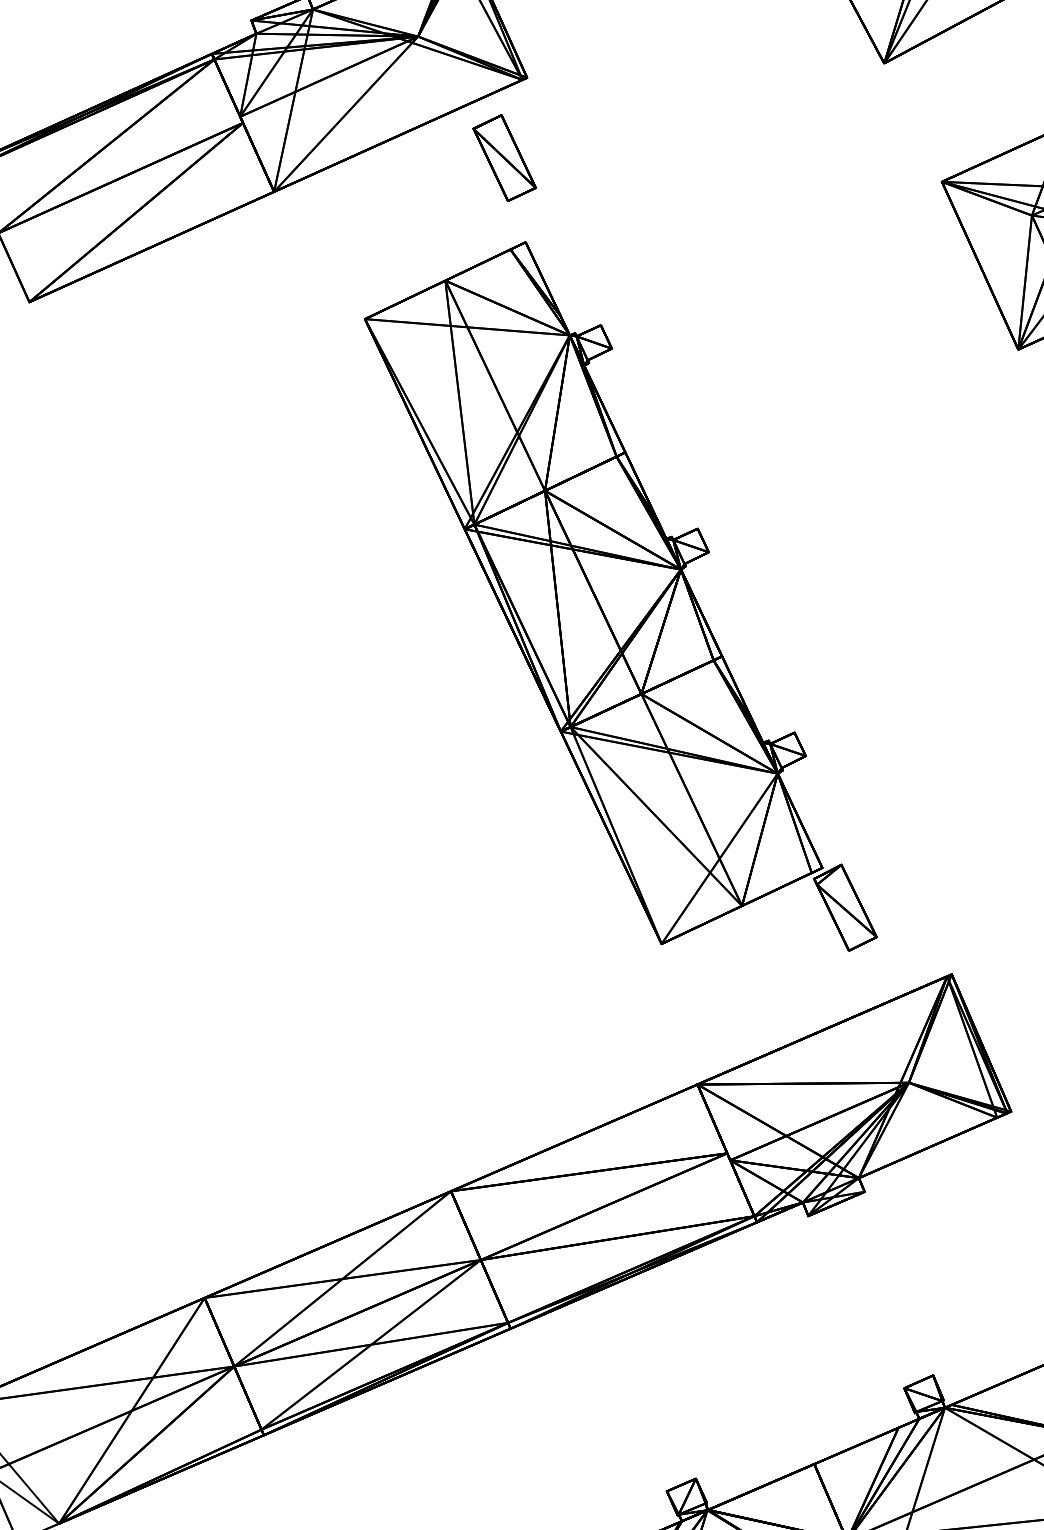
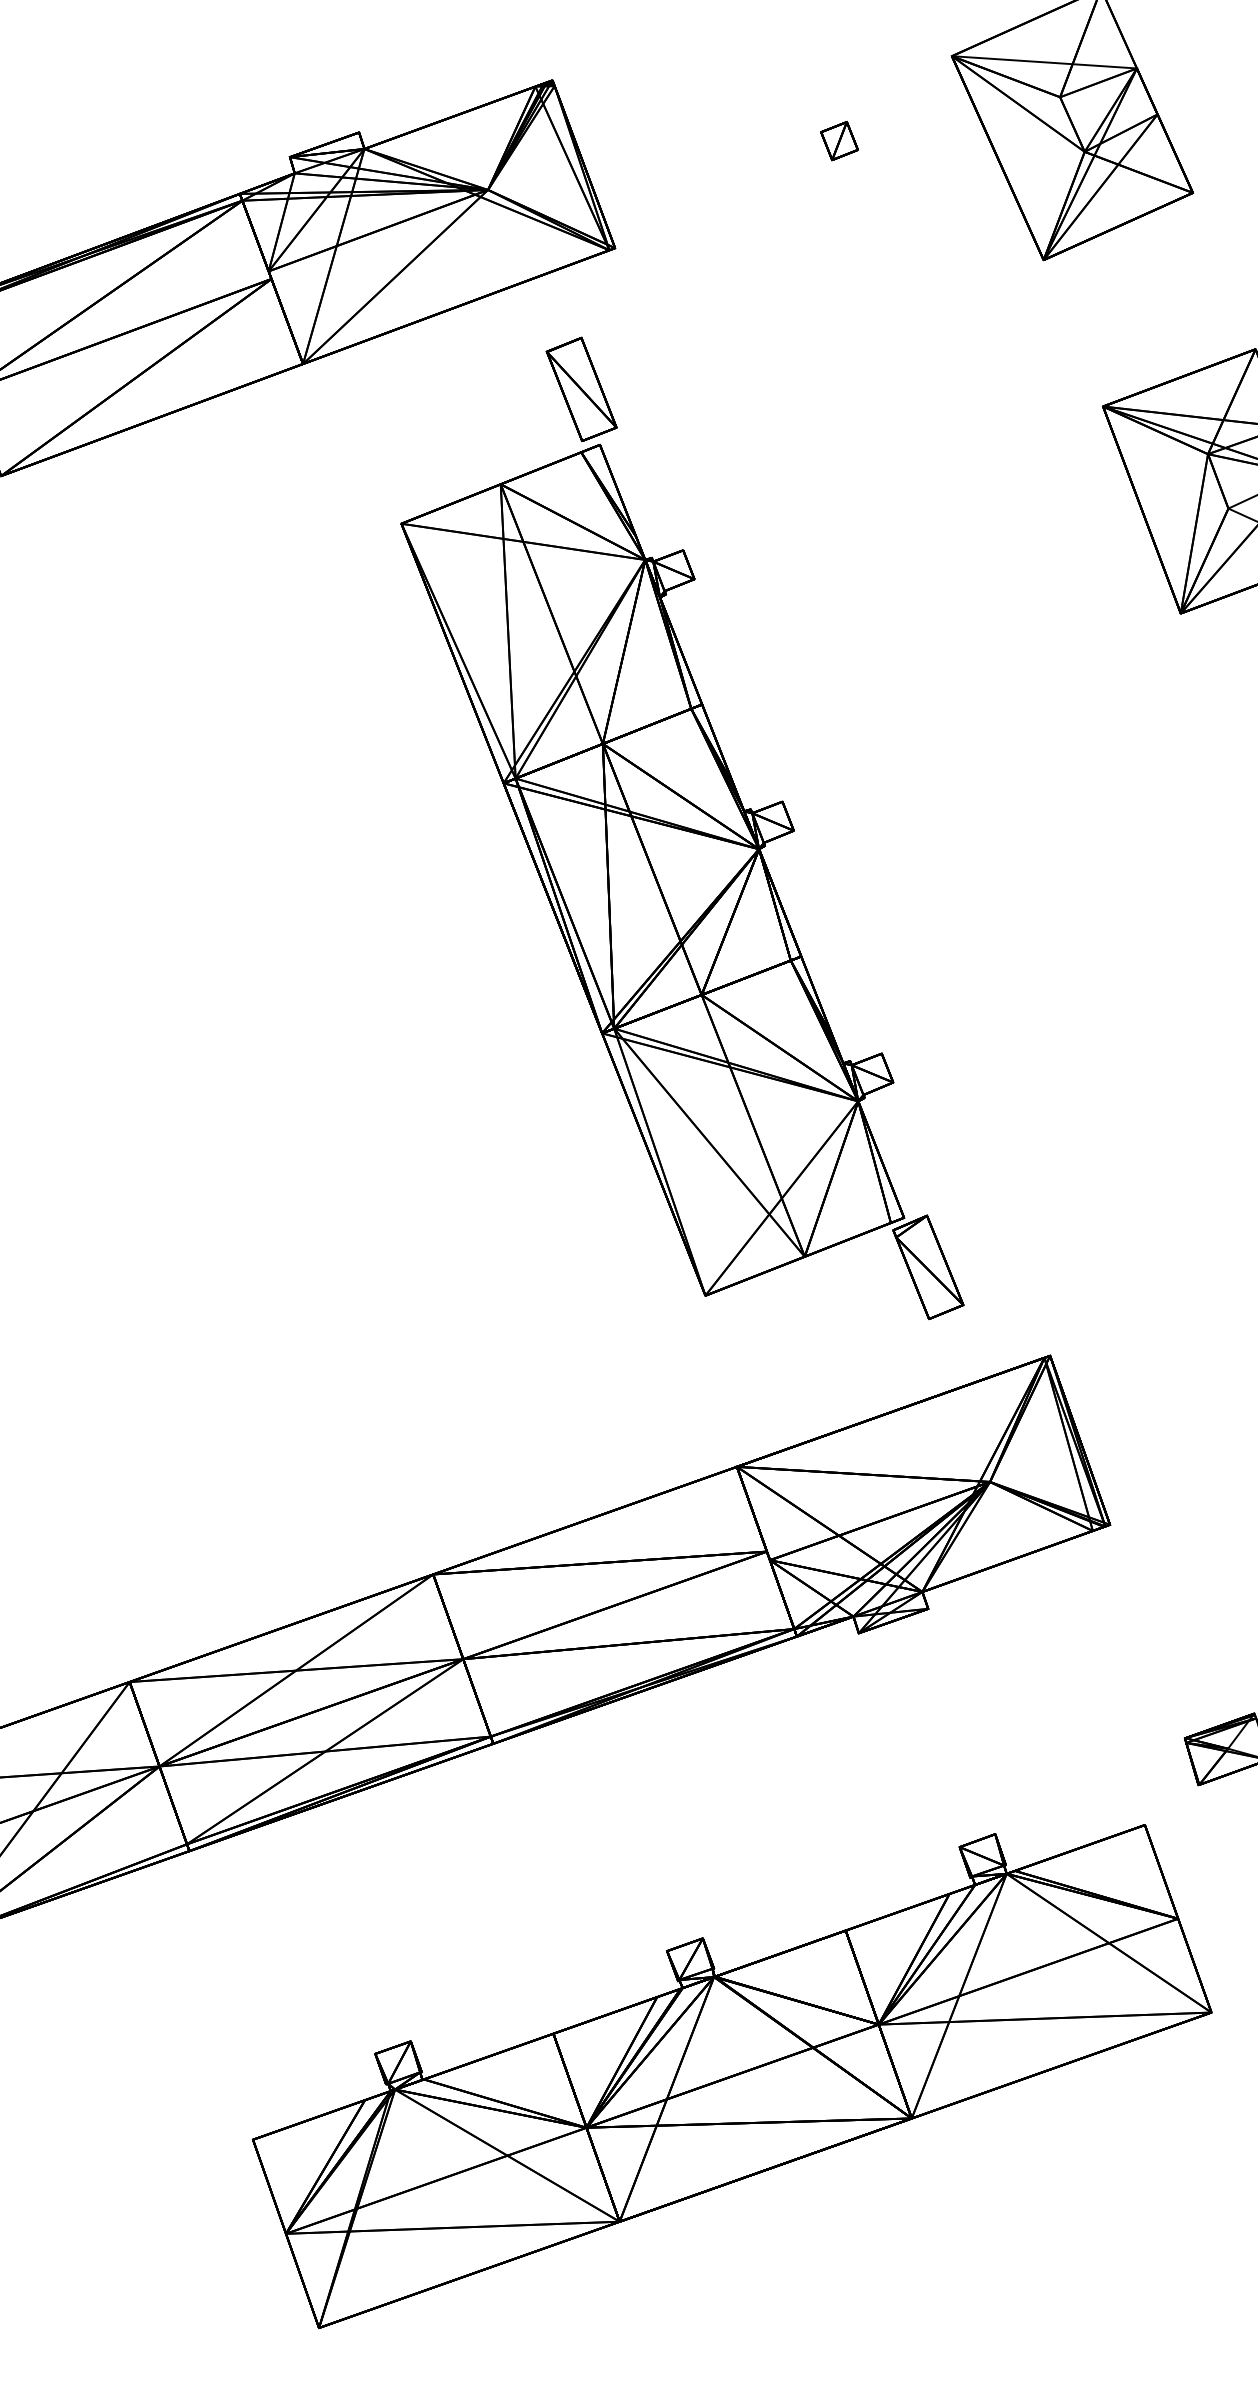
part: (504, 157) -> (581, 388), moved

